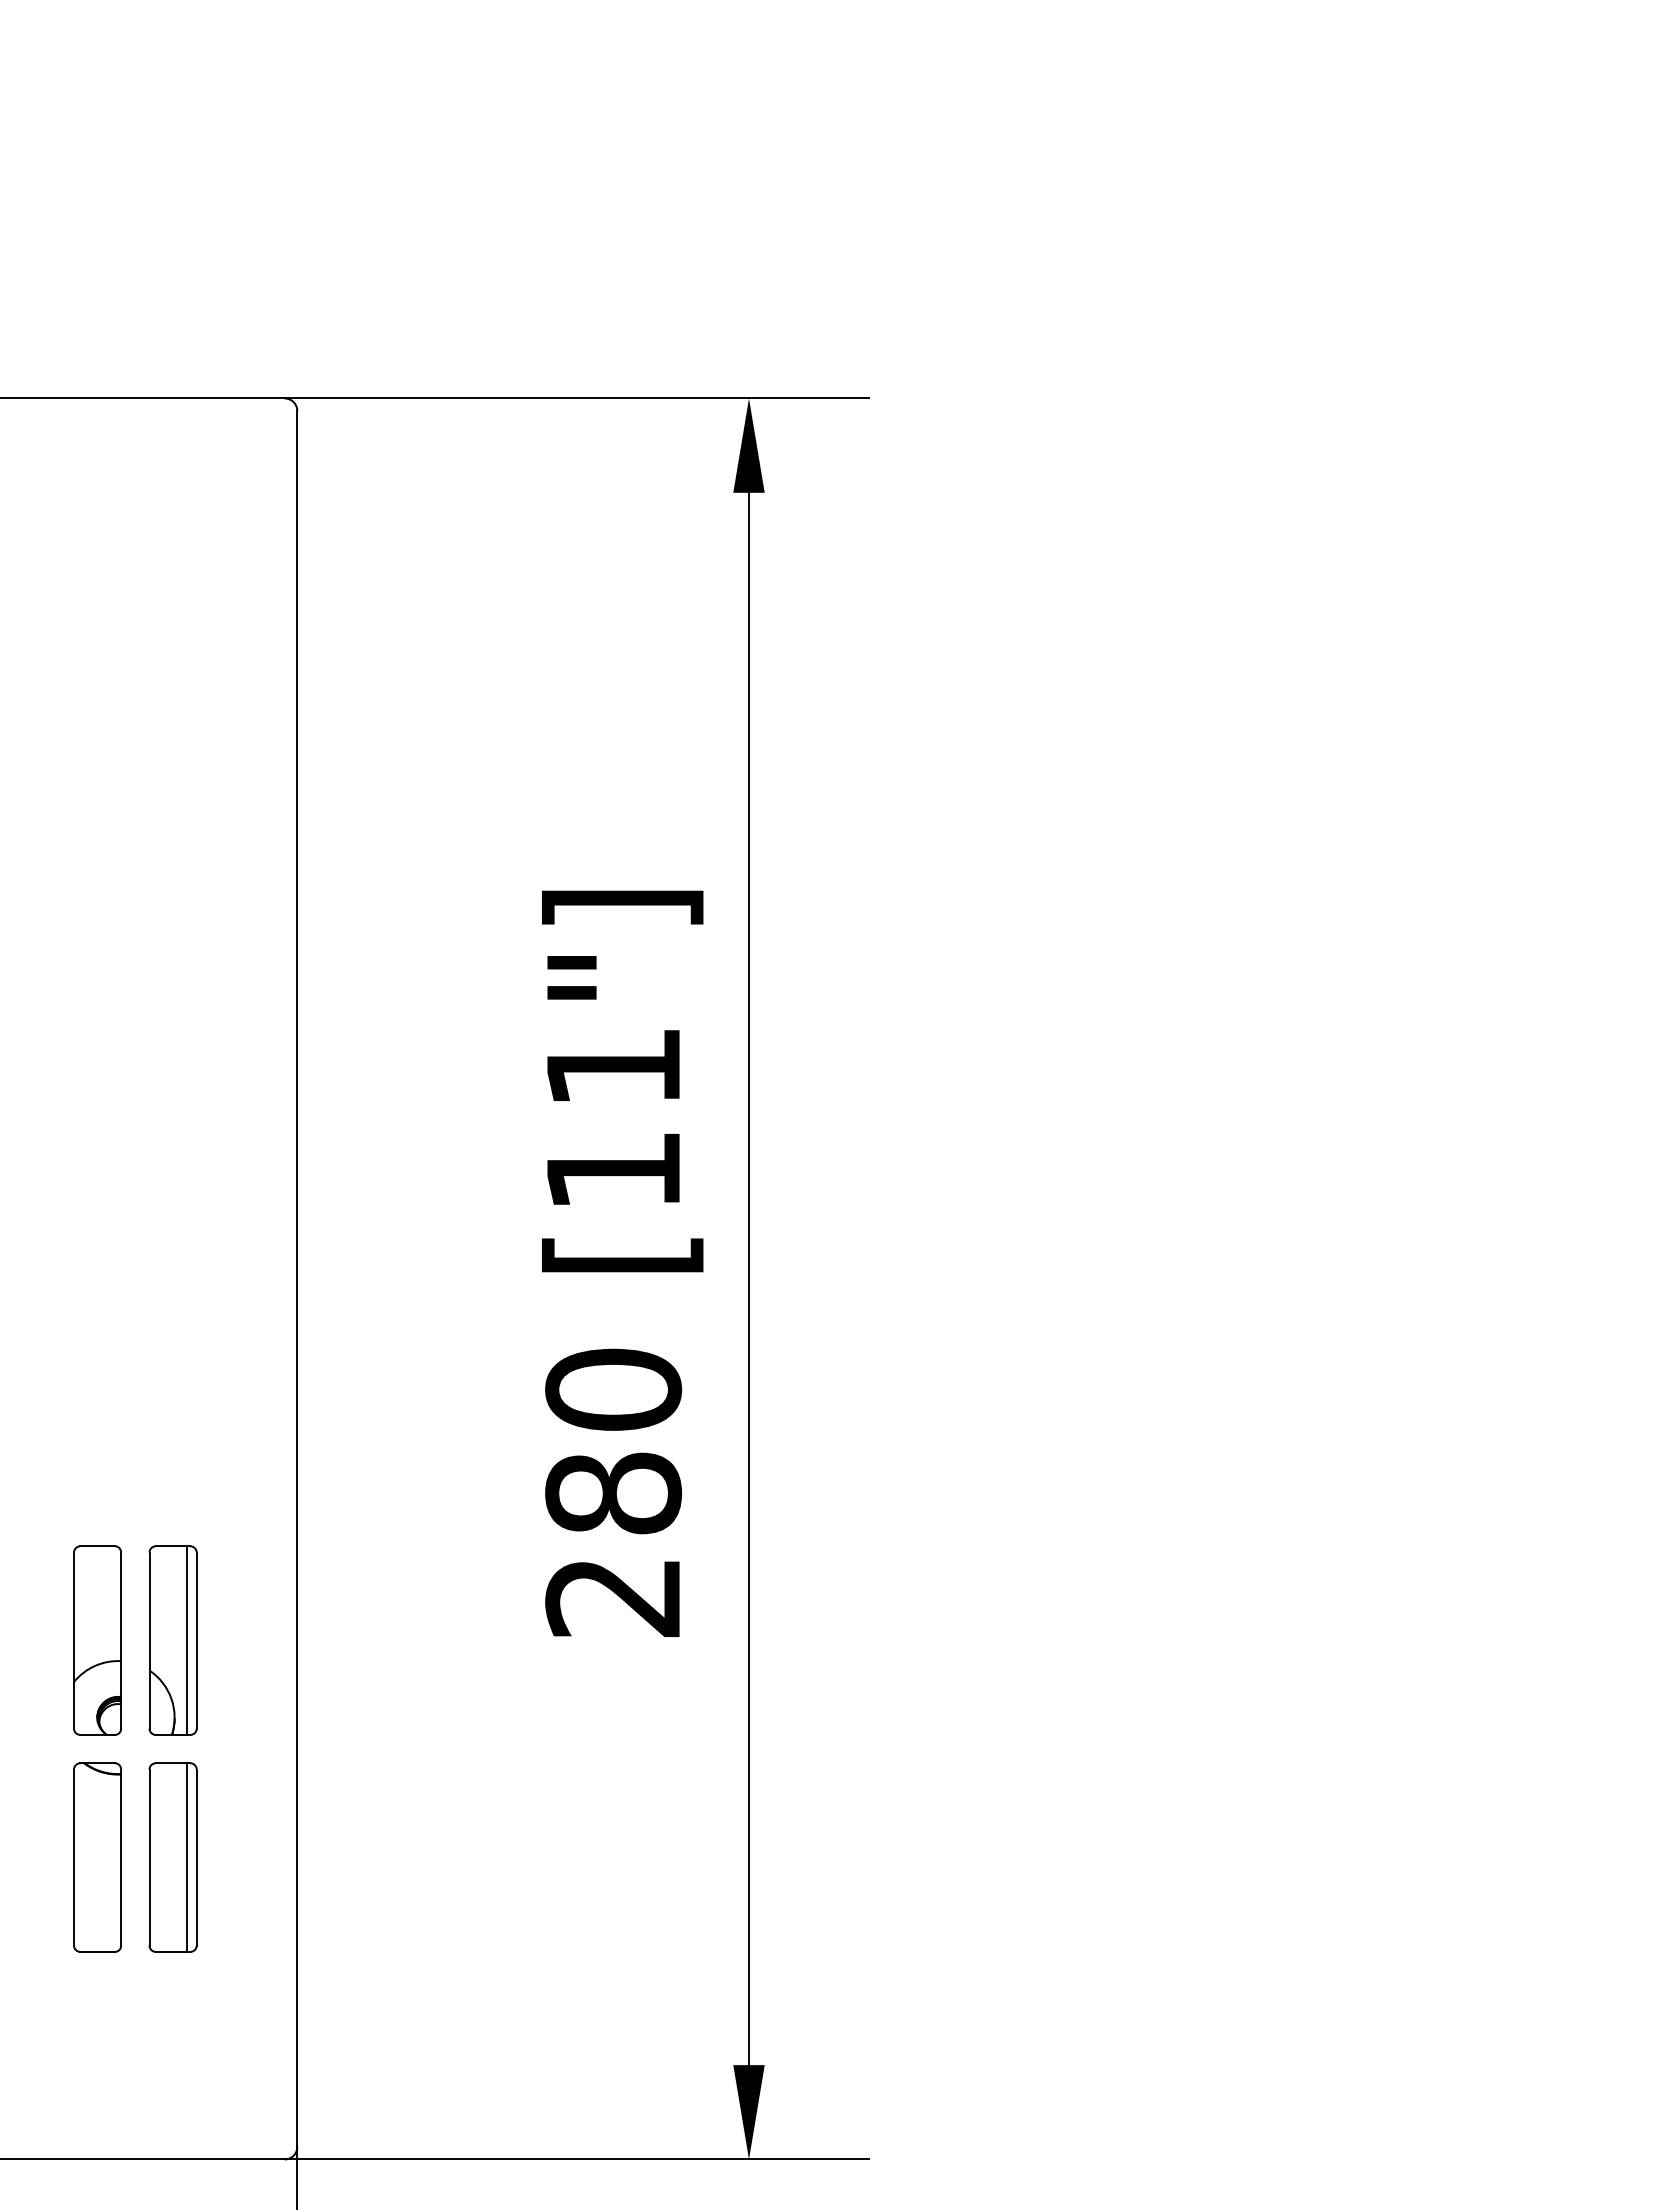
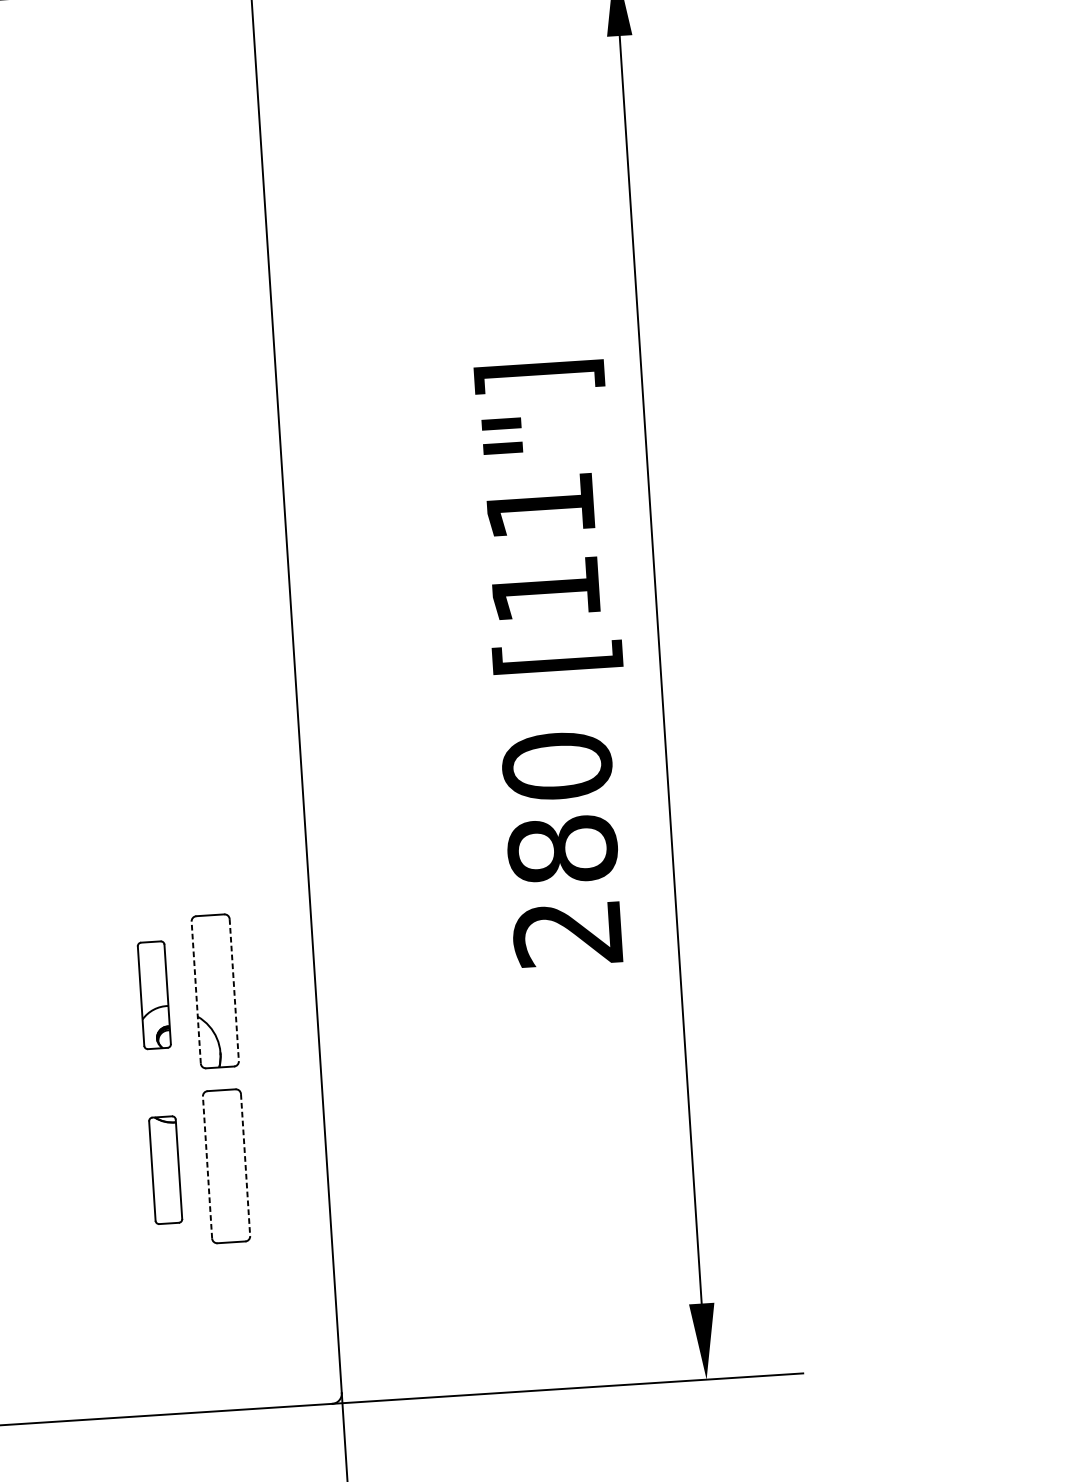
part: (97, 1640) -> (154, 995), size x0.7
line: (149, 1640) -> (196, 992), solid -> dashed
line: (187, 1640) -> (226, 990), removed
line: (196, 1641) -> (234, 990), solid -> dashed
part: (97, 1857) -> (165, 1170), size x0.7
line: (149, 1857) -> (207, 1167), solid -> dashed
line: (187, 1857) -> (238, 1165), removed
line: (196, 1858) -> (245, 1165), solid -> dashed

